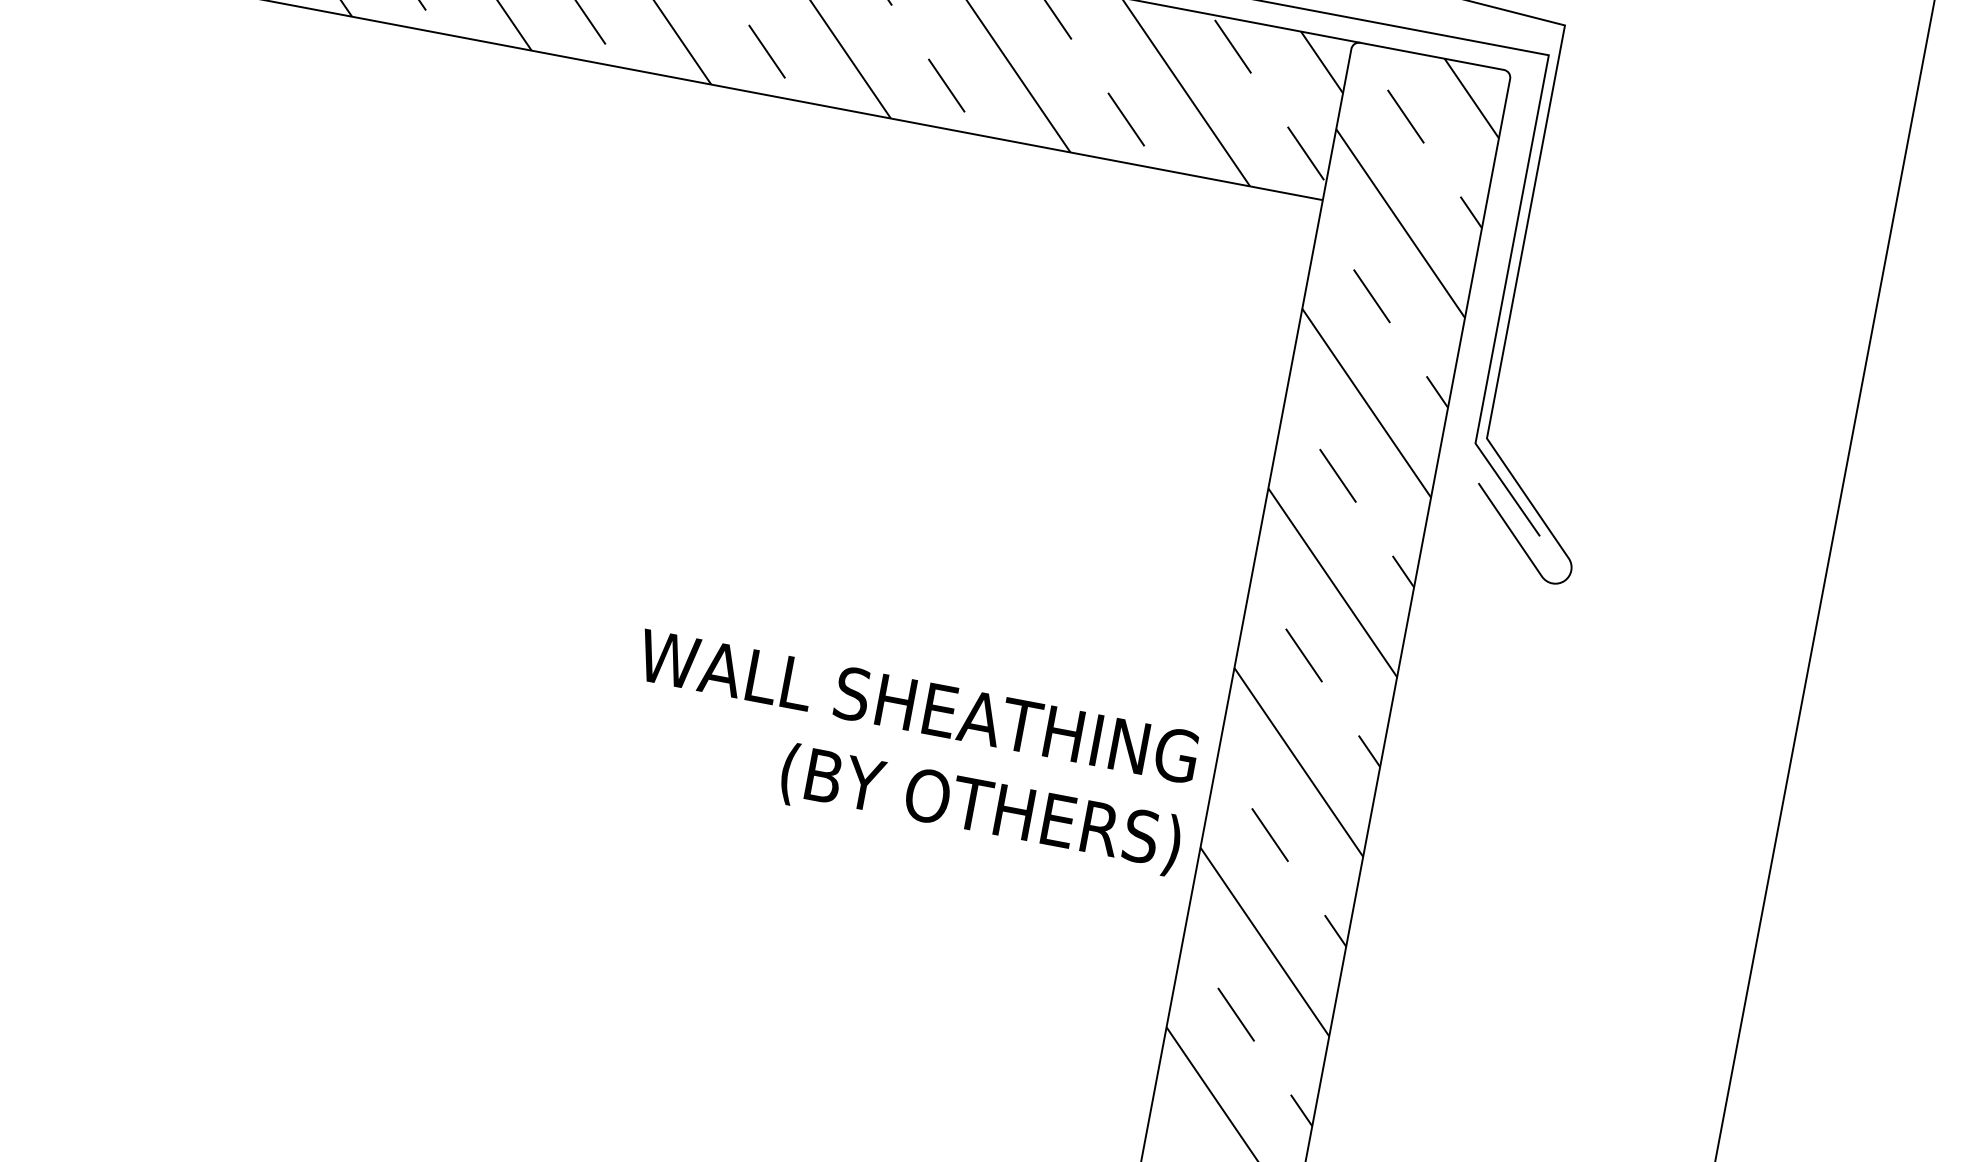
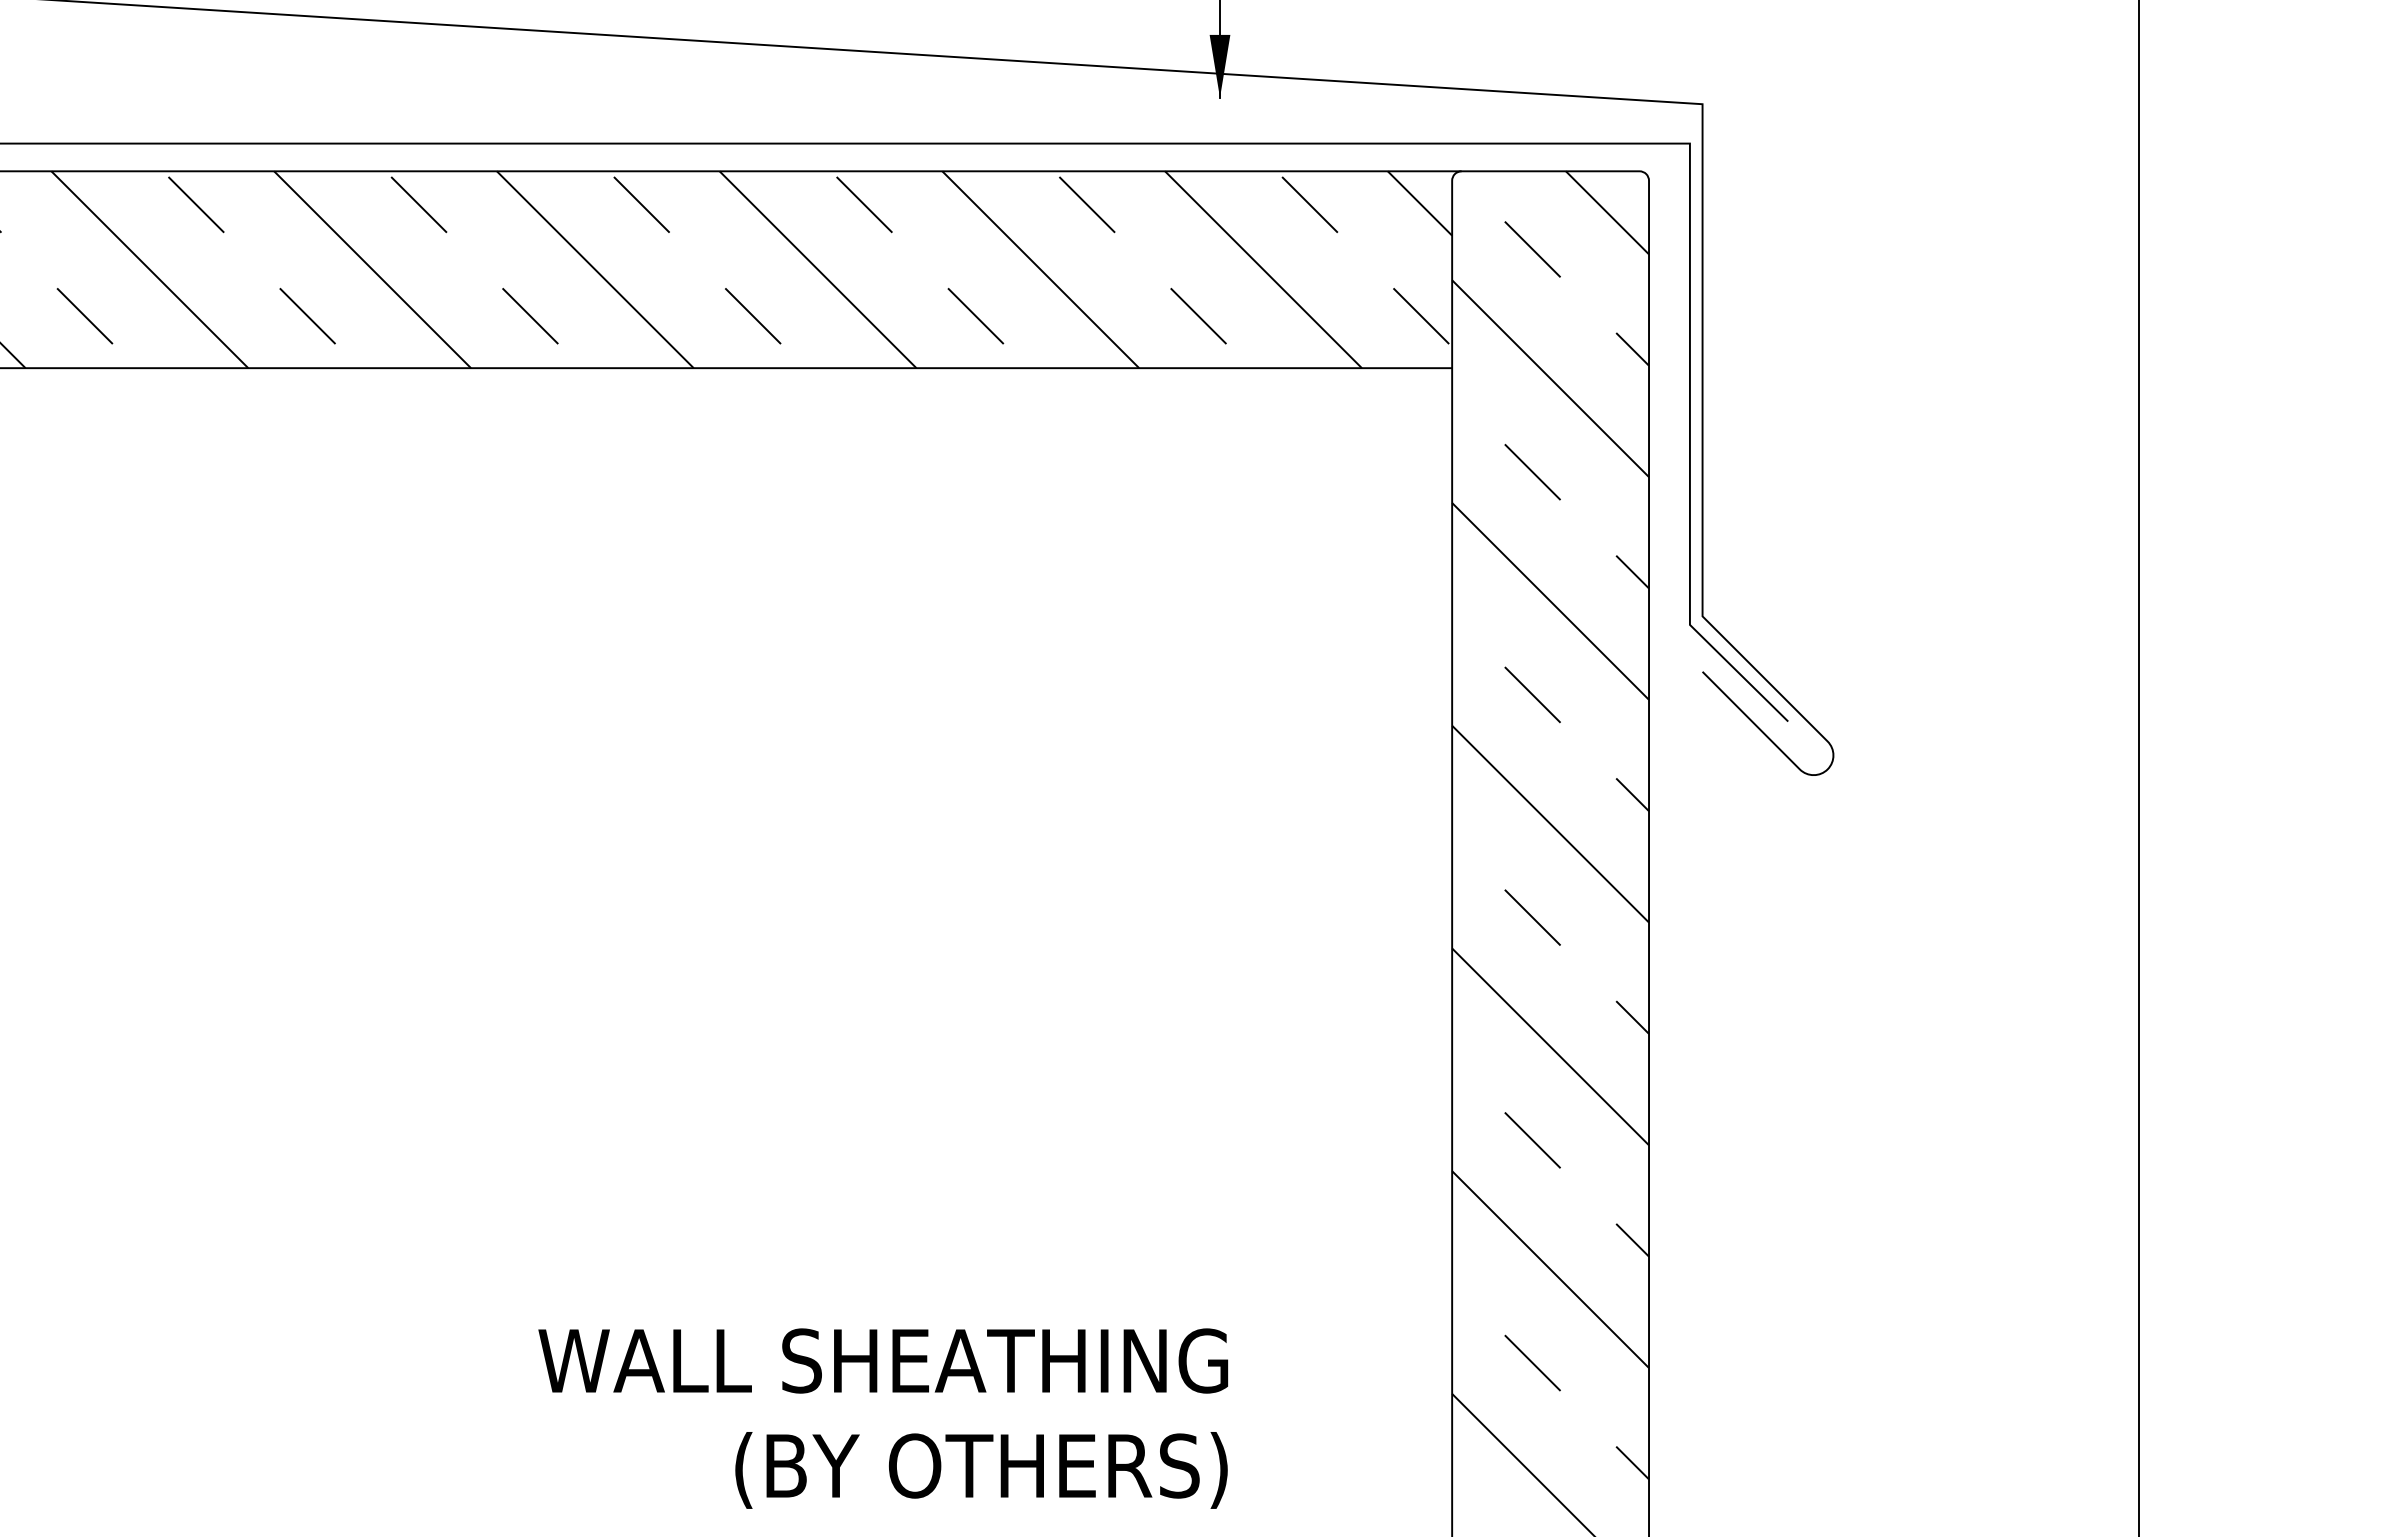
text: (909, 752) -> (883, 1418), moved

